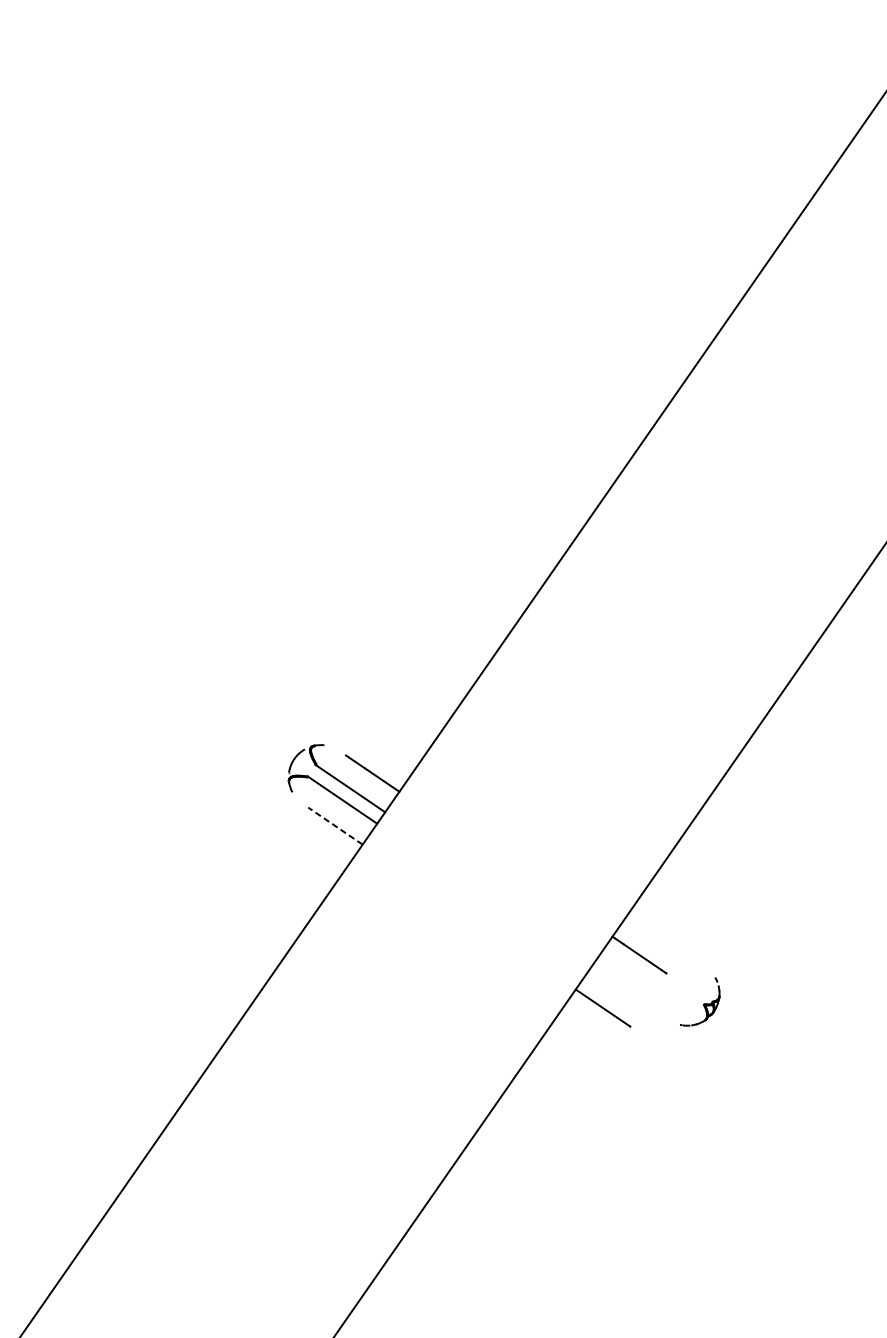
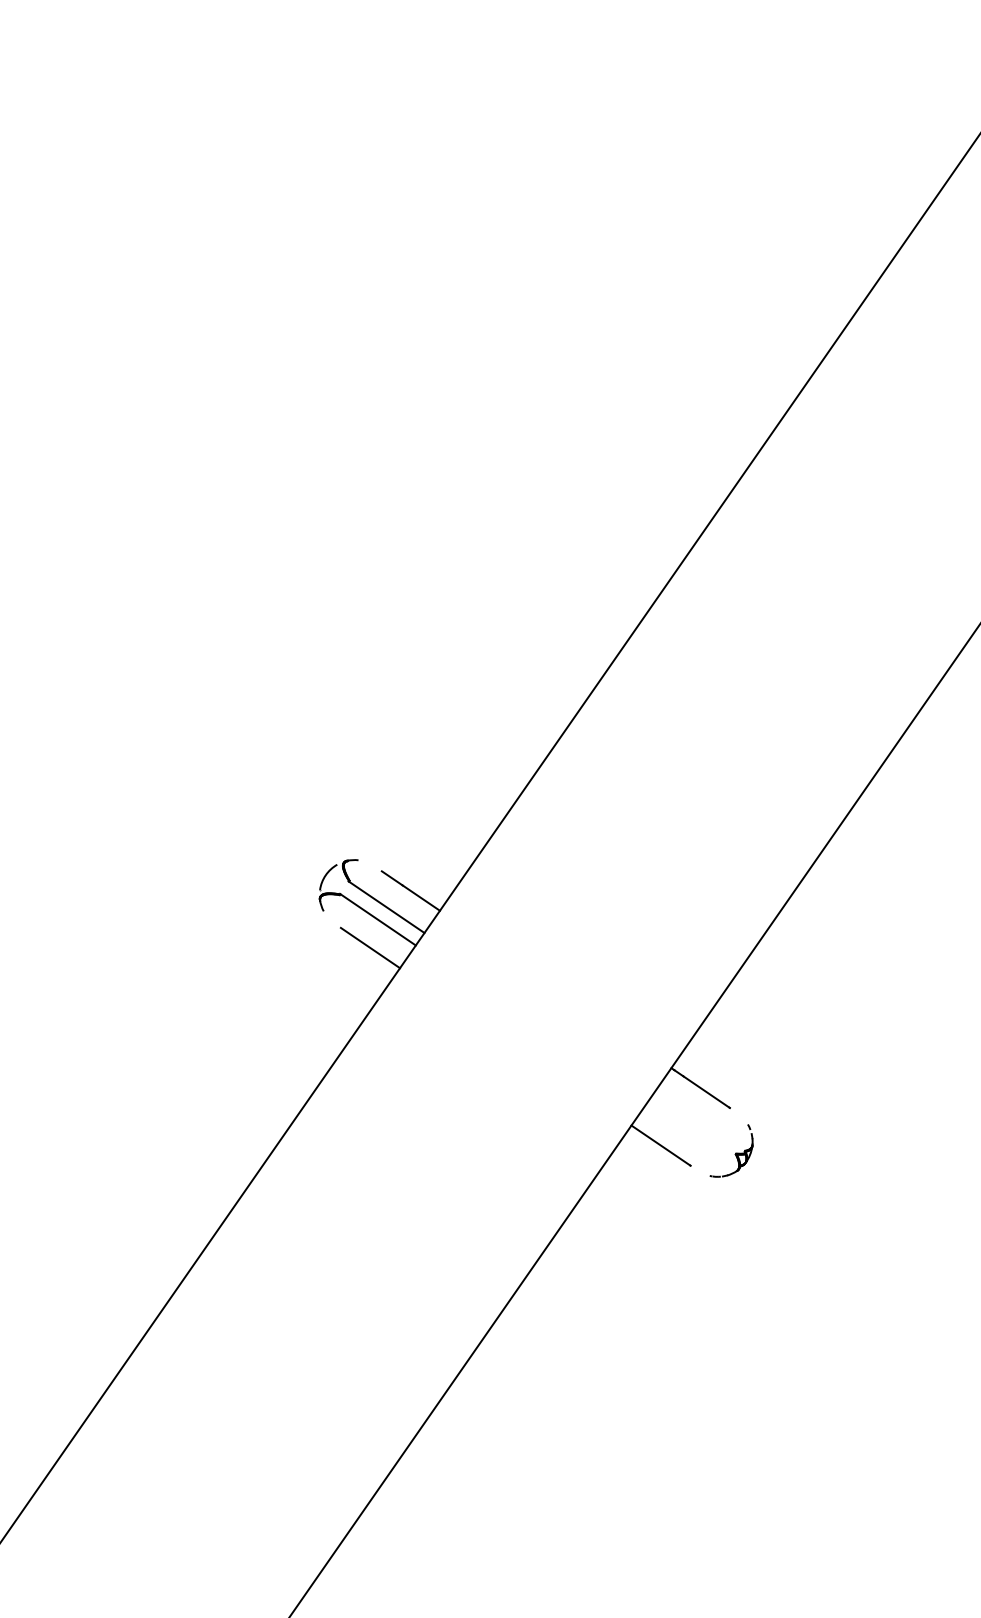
line: (335, 826) -> (370, 948), dashed -> solid
part: (700, 1001) -> (731, 1150), moved

